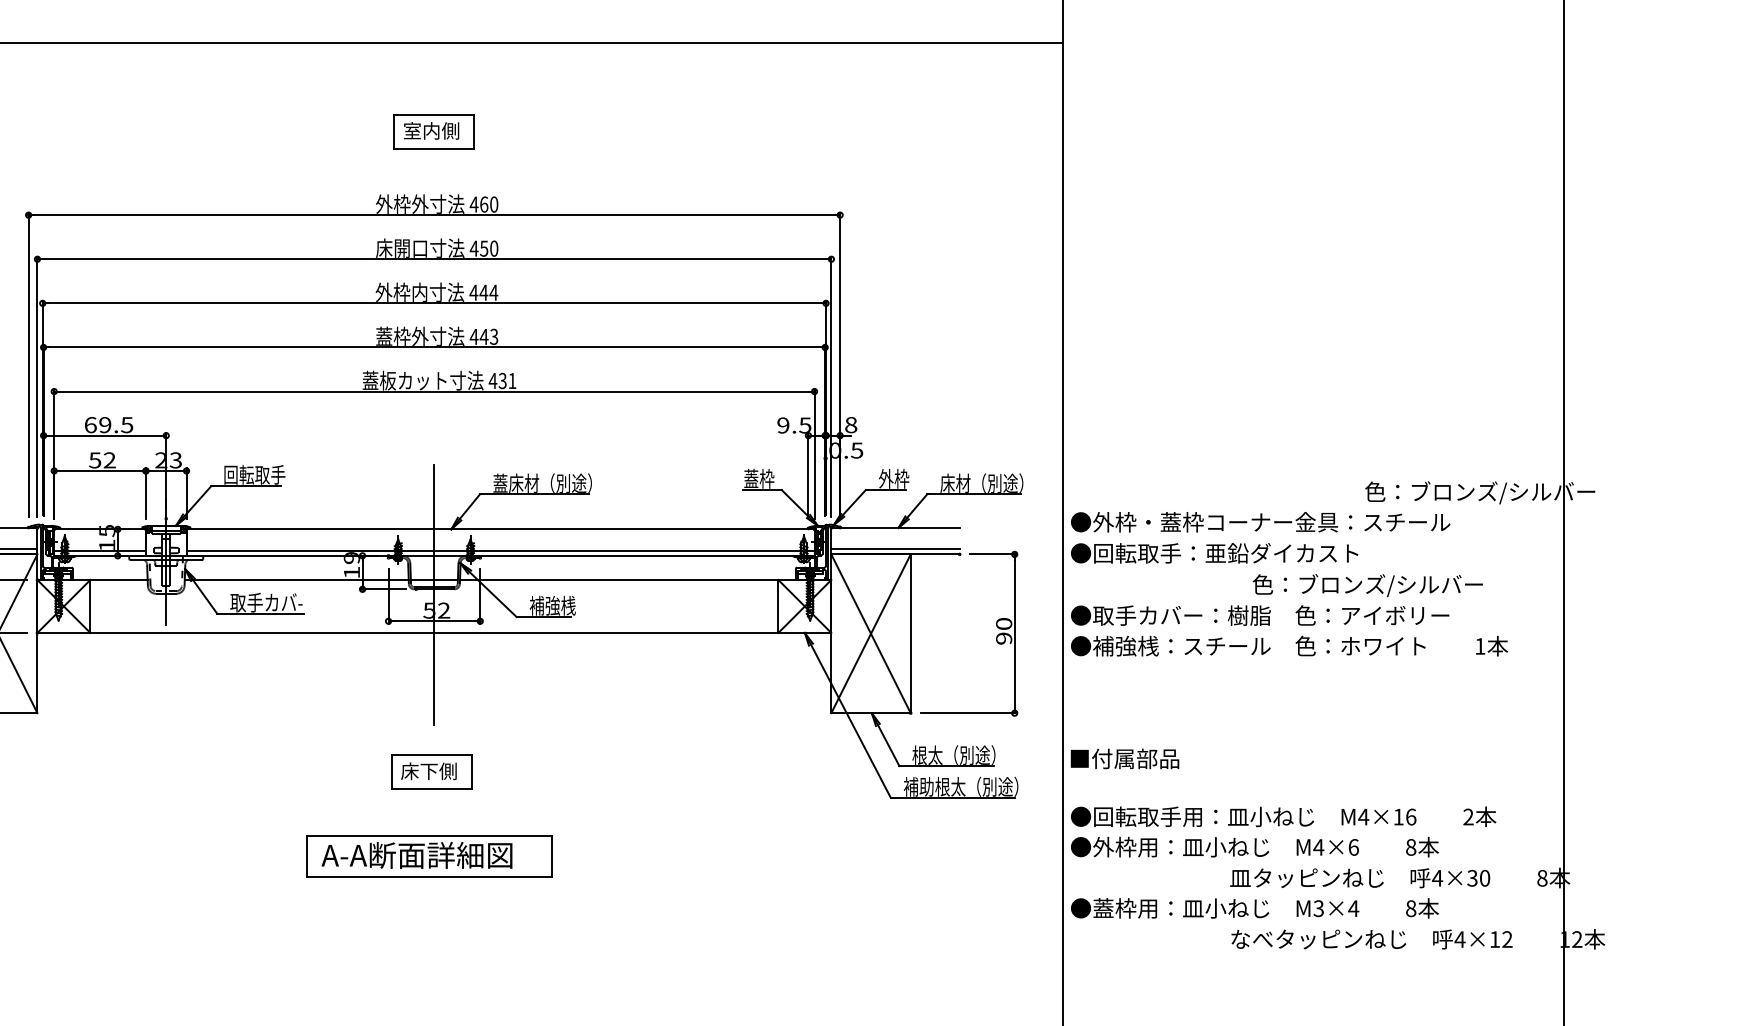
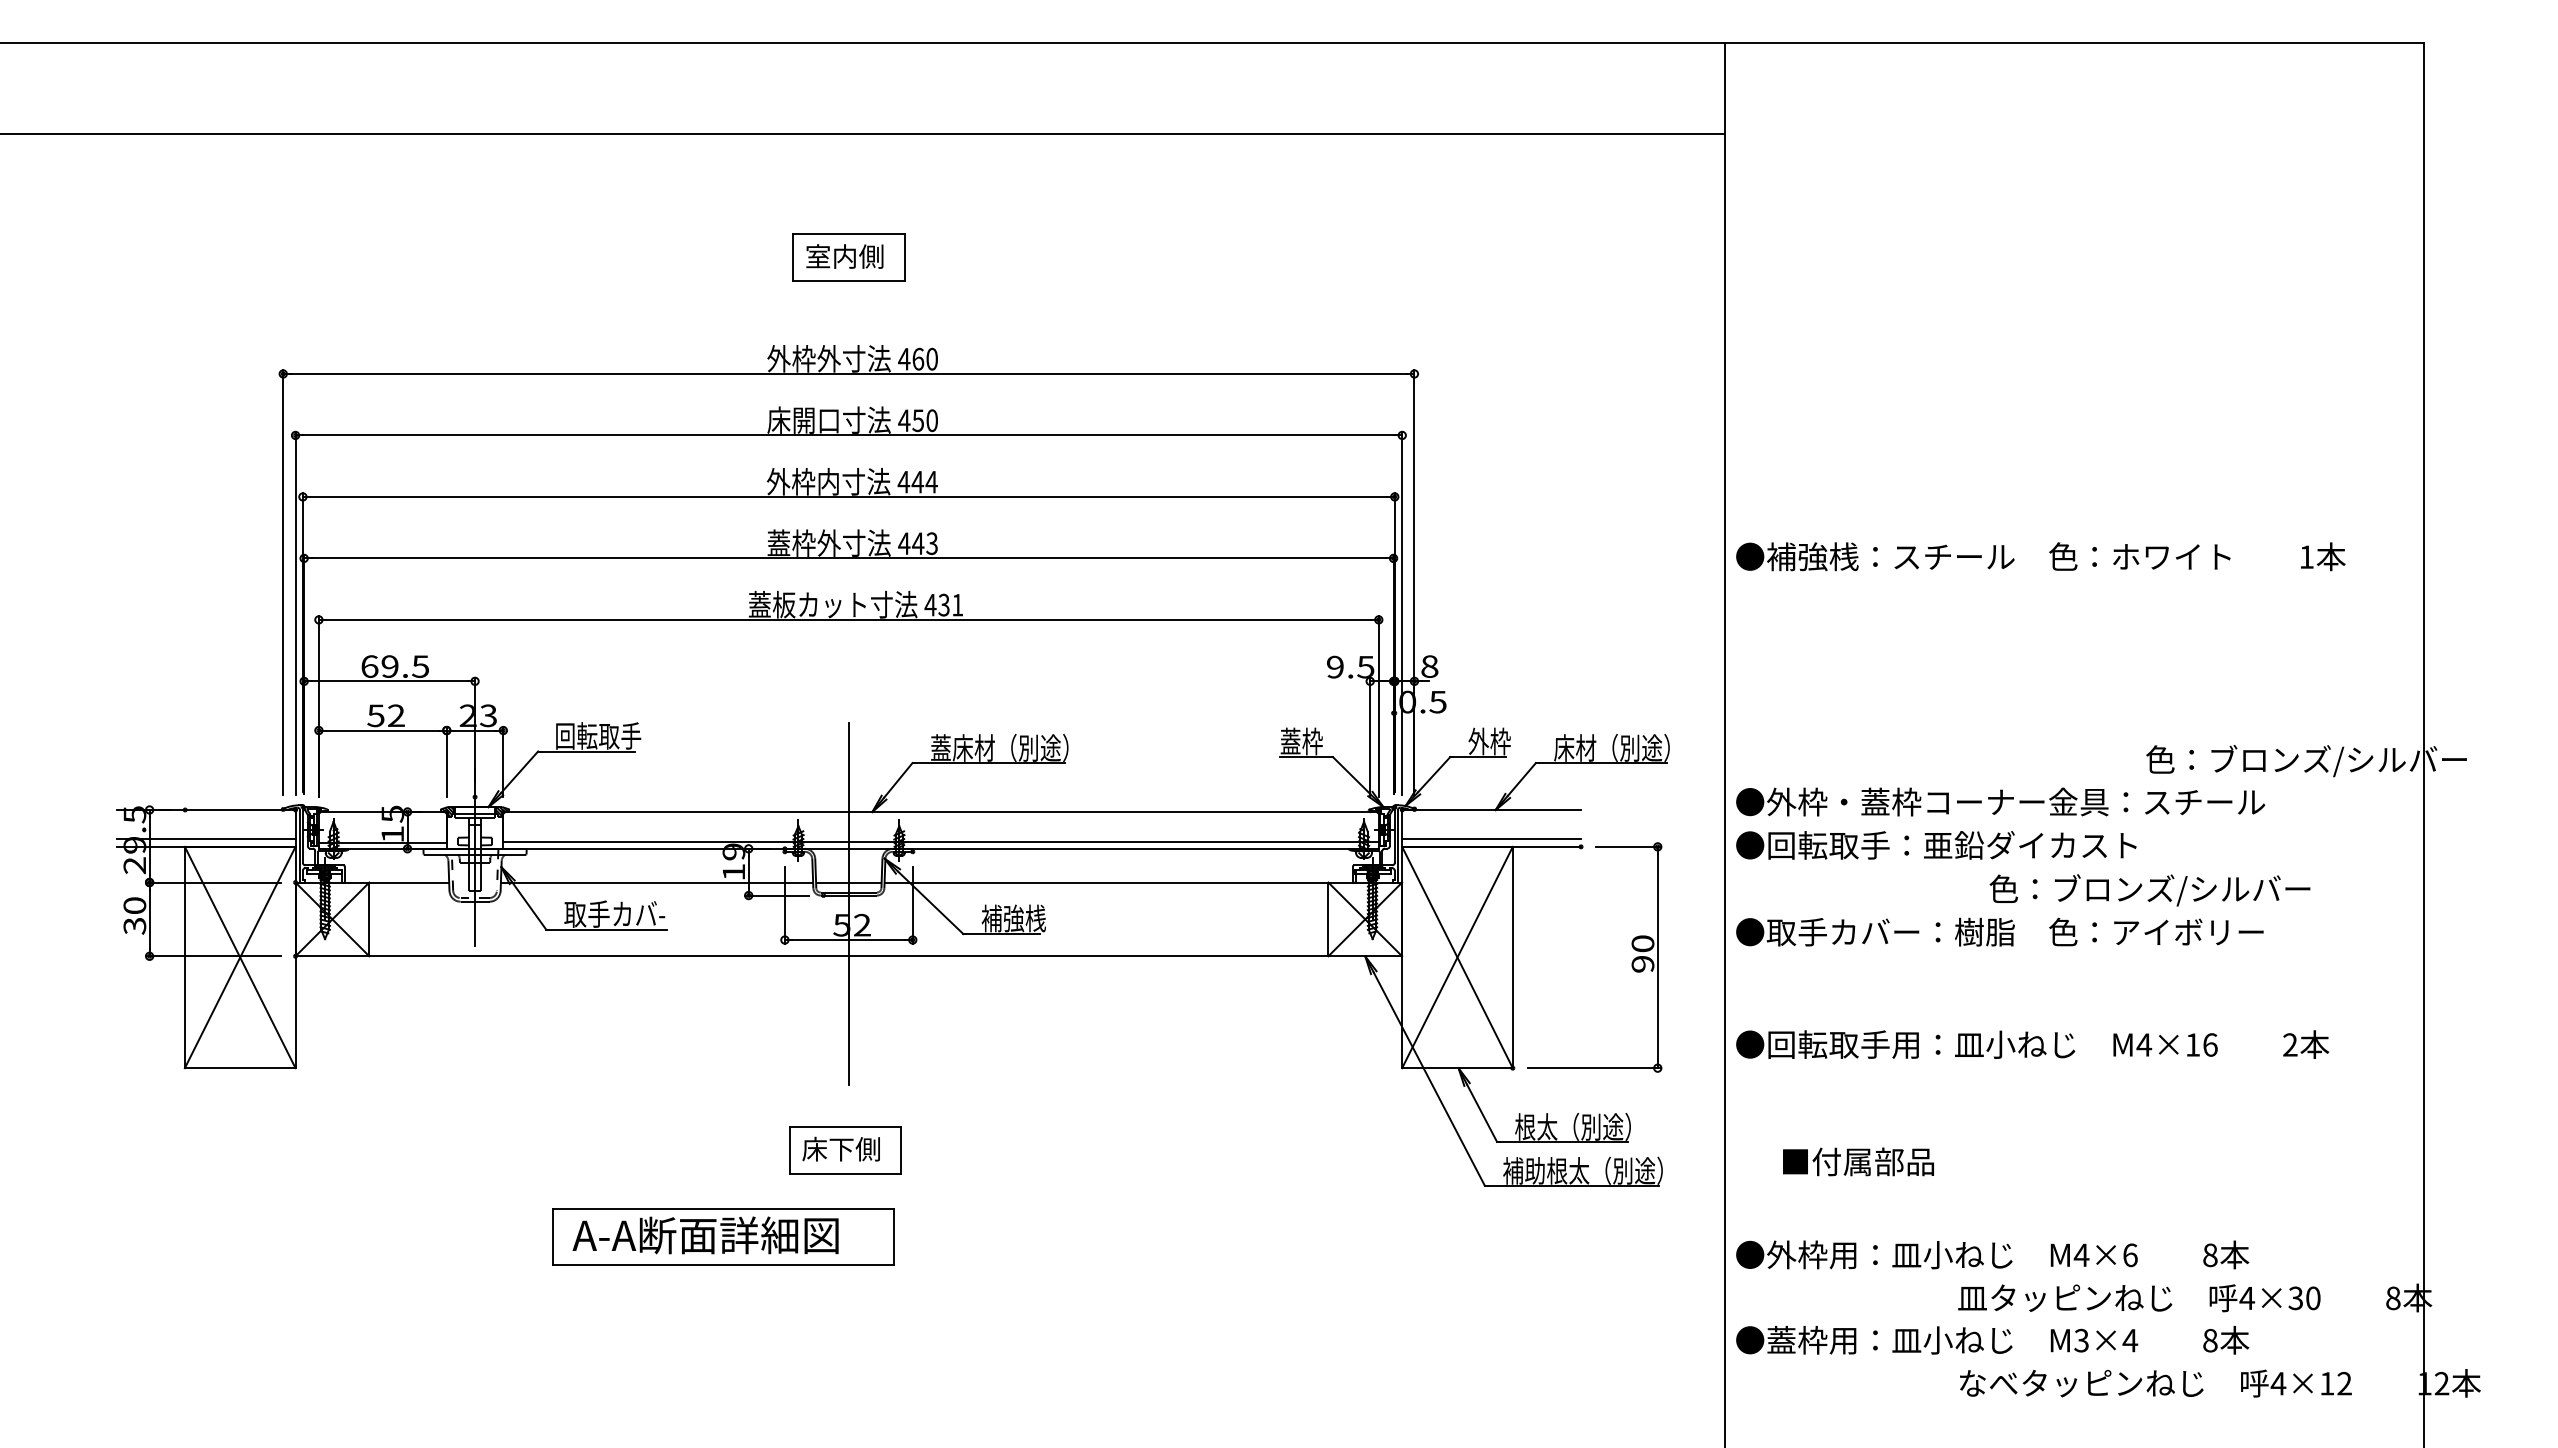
text: (1289, 645) -> (2040, 556), moved
text: (1124, 758) -> (1858, 1161), moved
text: (1283, 816) -> (2032, 1044), moved
part: (429, 856) -> (723, 1236), moved

